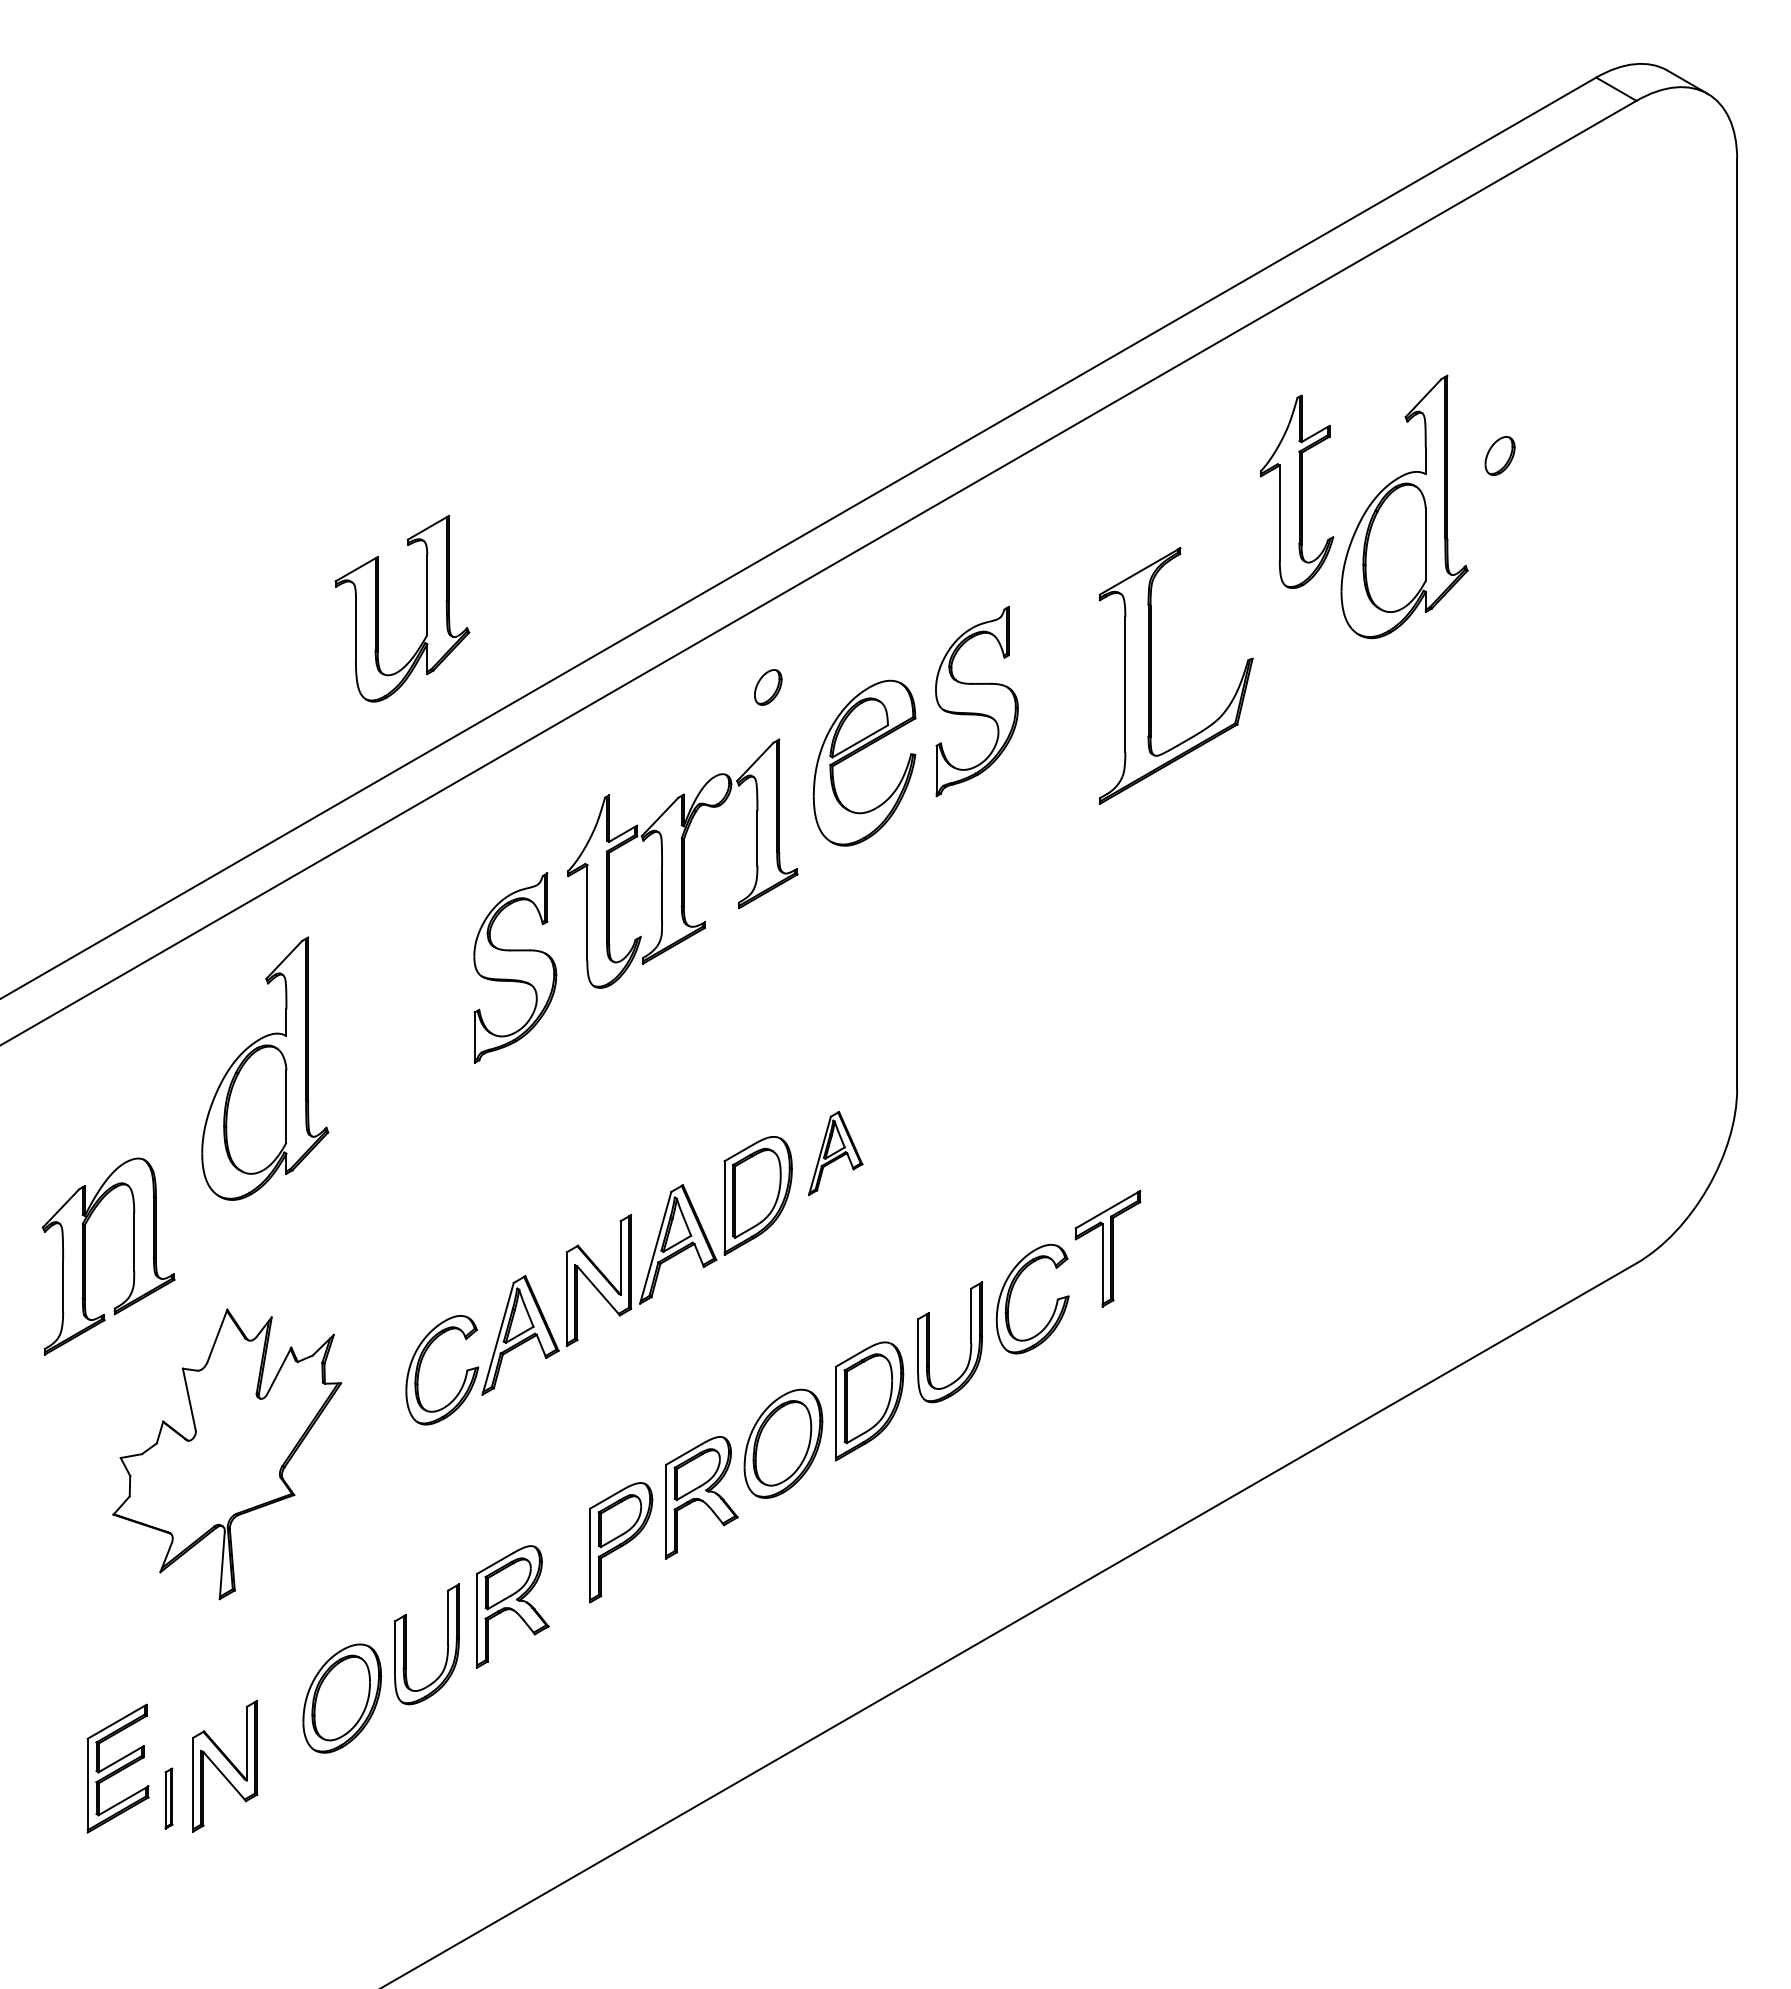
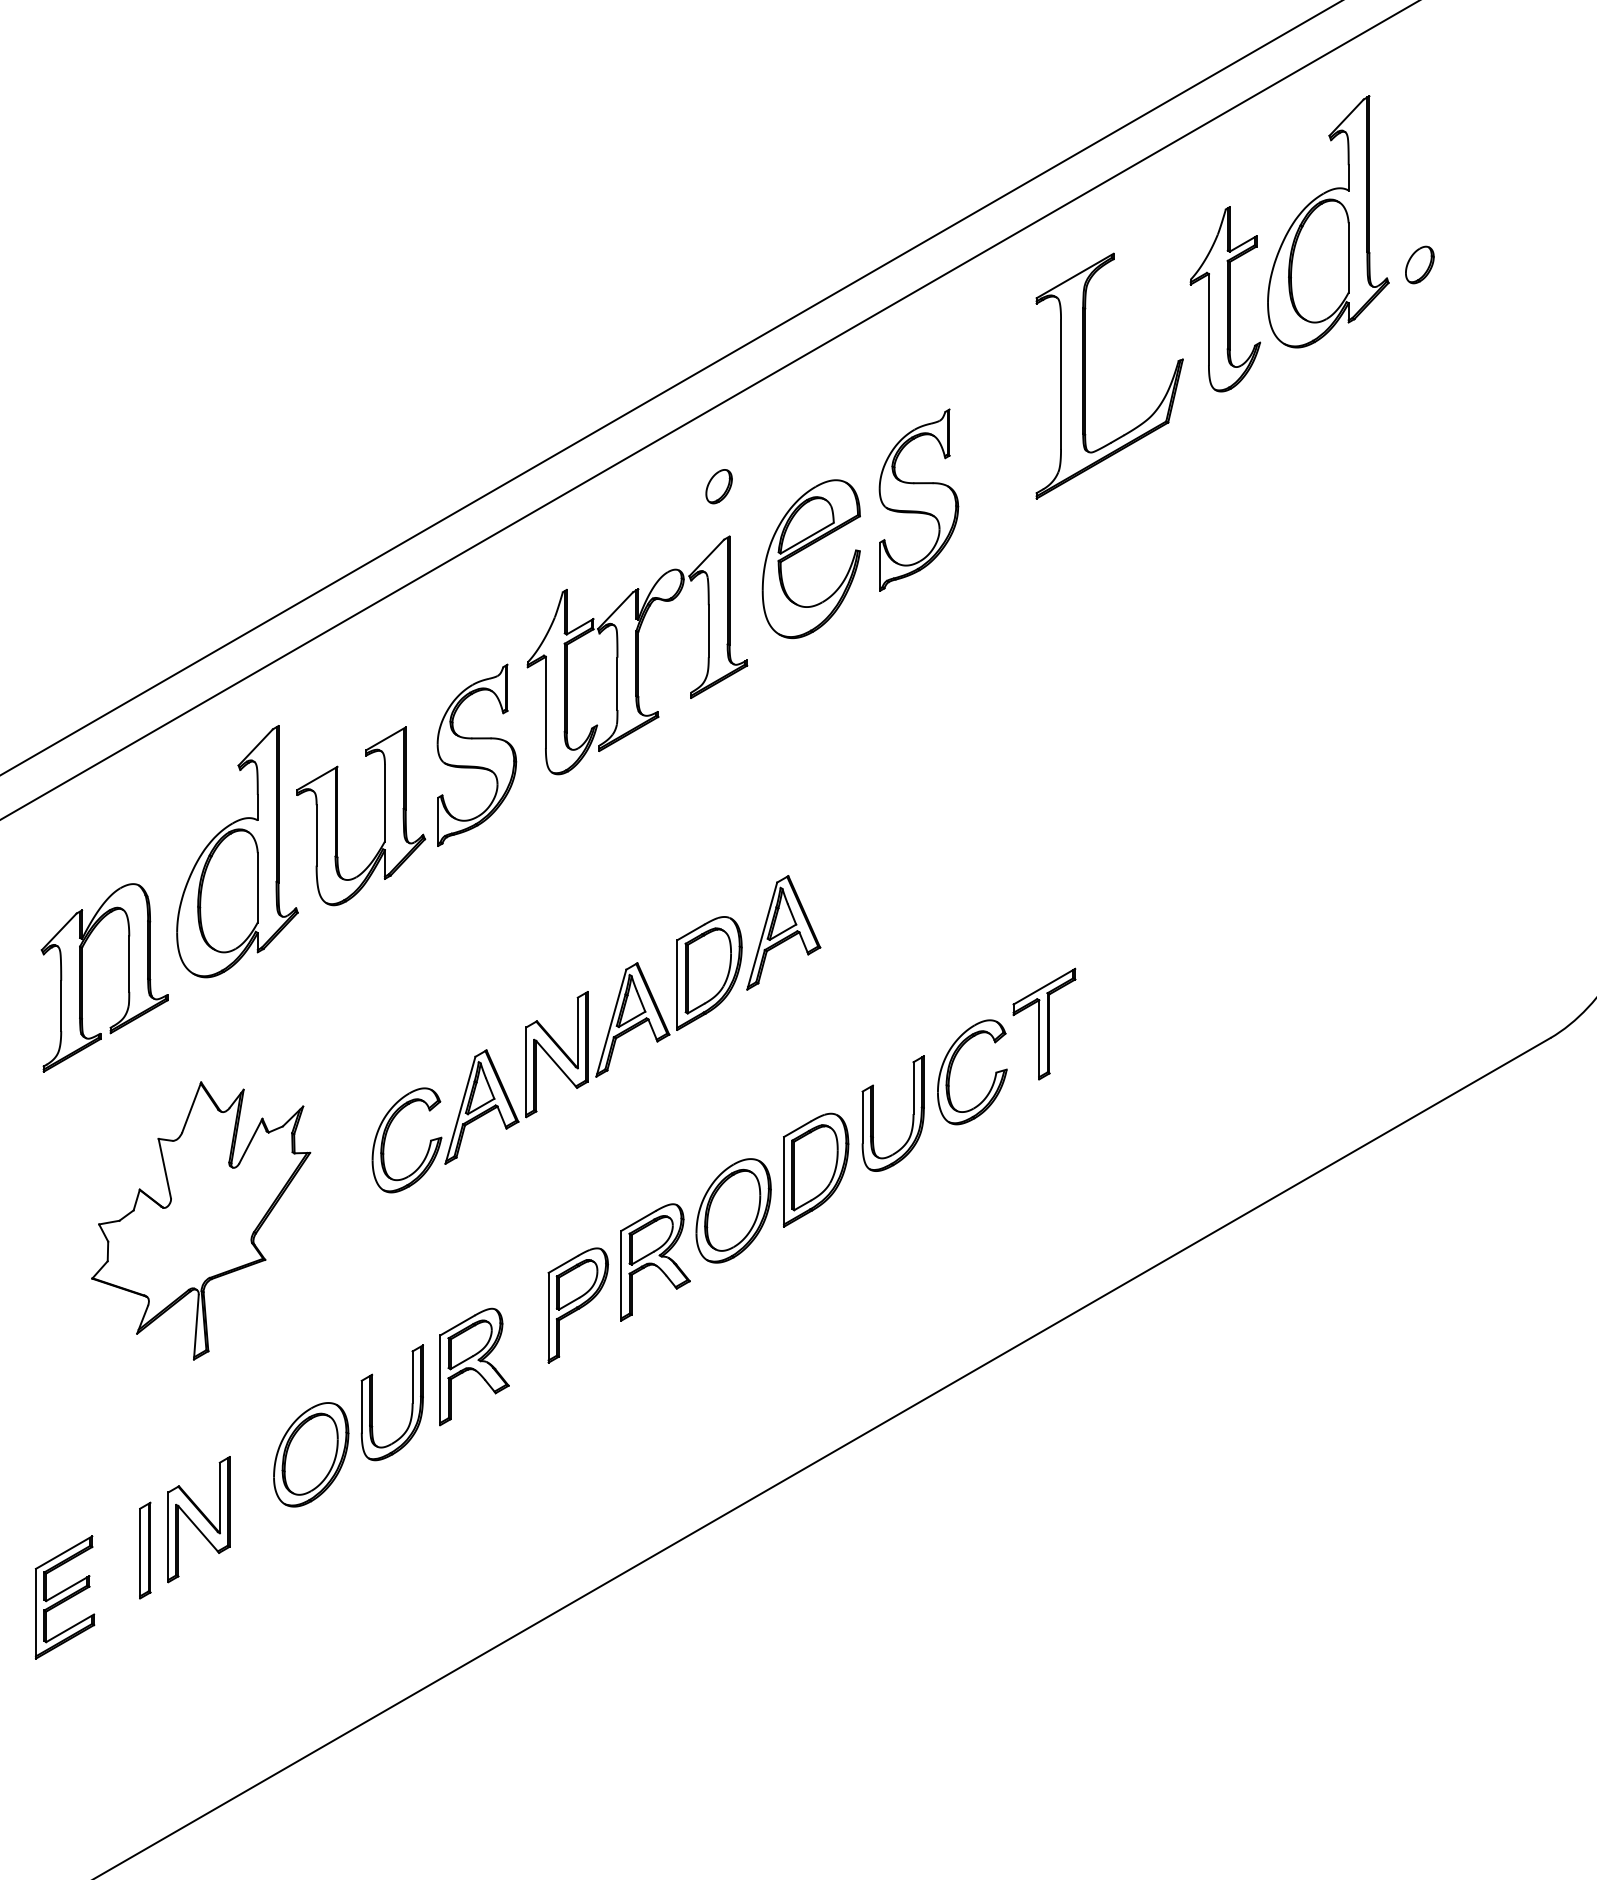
part: (1404, 506) -> (1328, 221), moved
part: (378, 608) -> (338, 816), moved
part: (1151, 675) -> (1086, 375), moved
part: (835, 1153) -> (783, 932), size x1.43
part: (85, 1256) -> (82, 977), moved
part: (117, 1768) -> (64, 1597), moved
part: (168, 1798) -> (144, 1550), size x1.67

